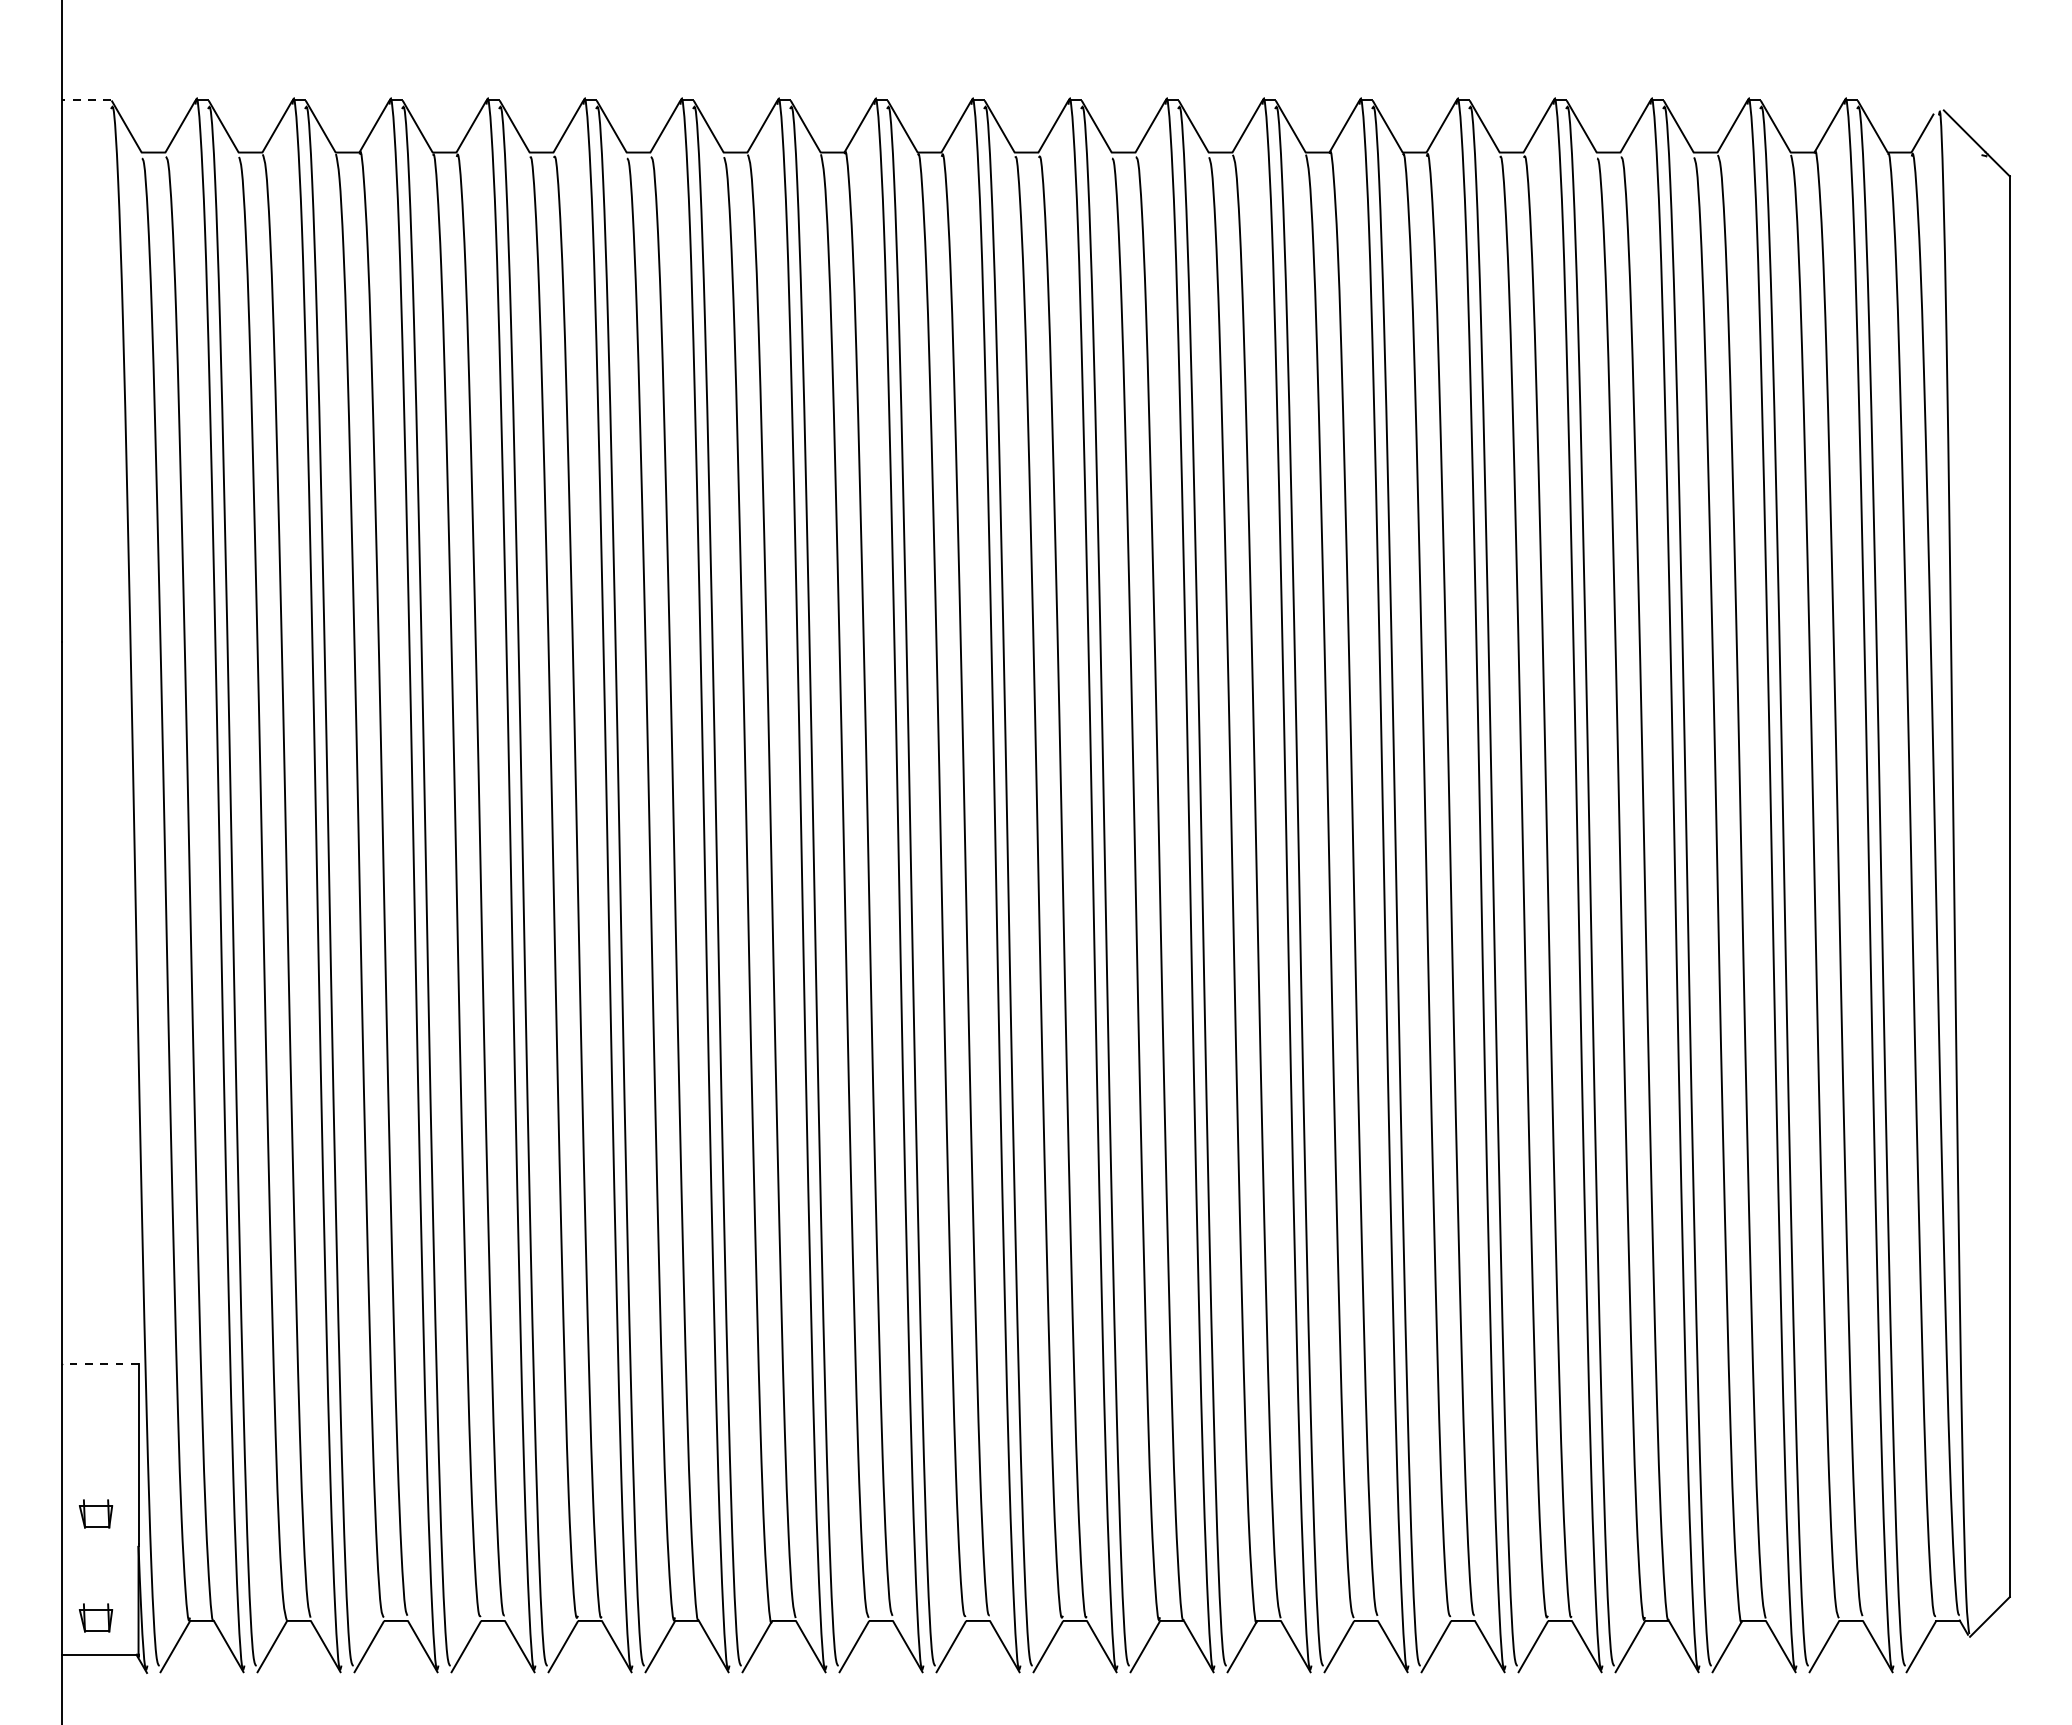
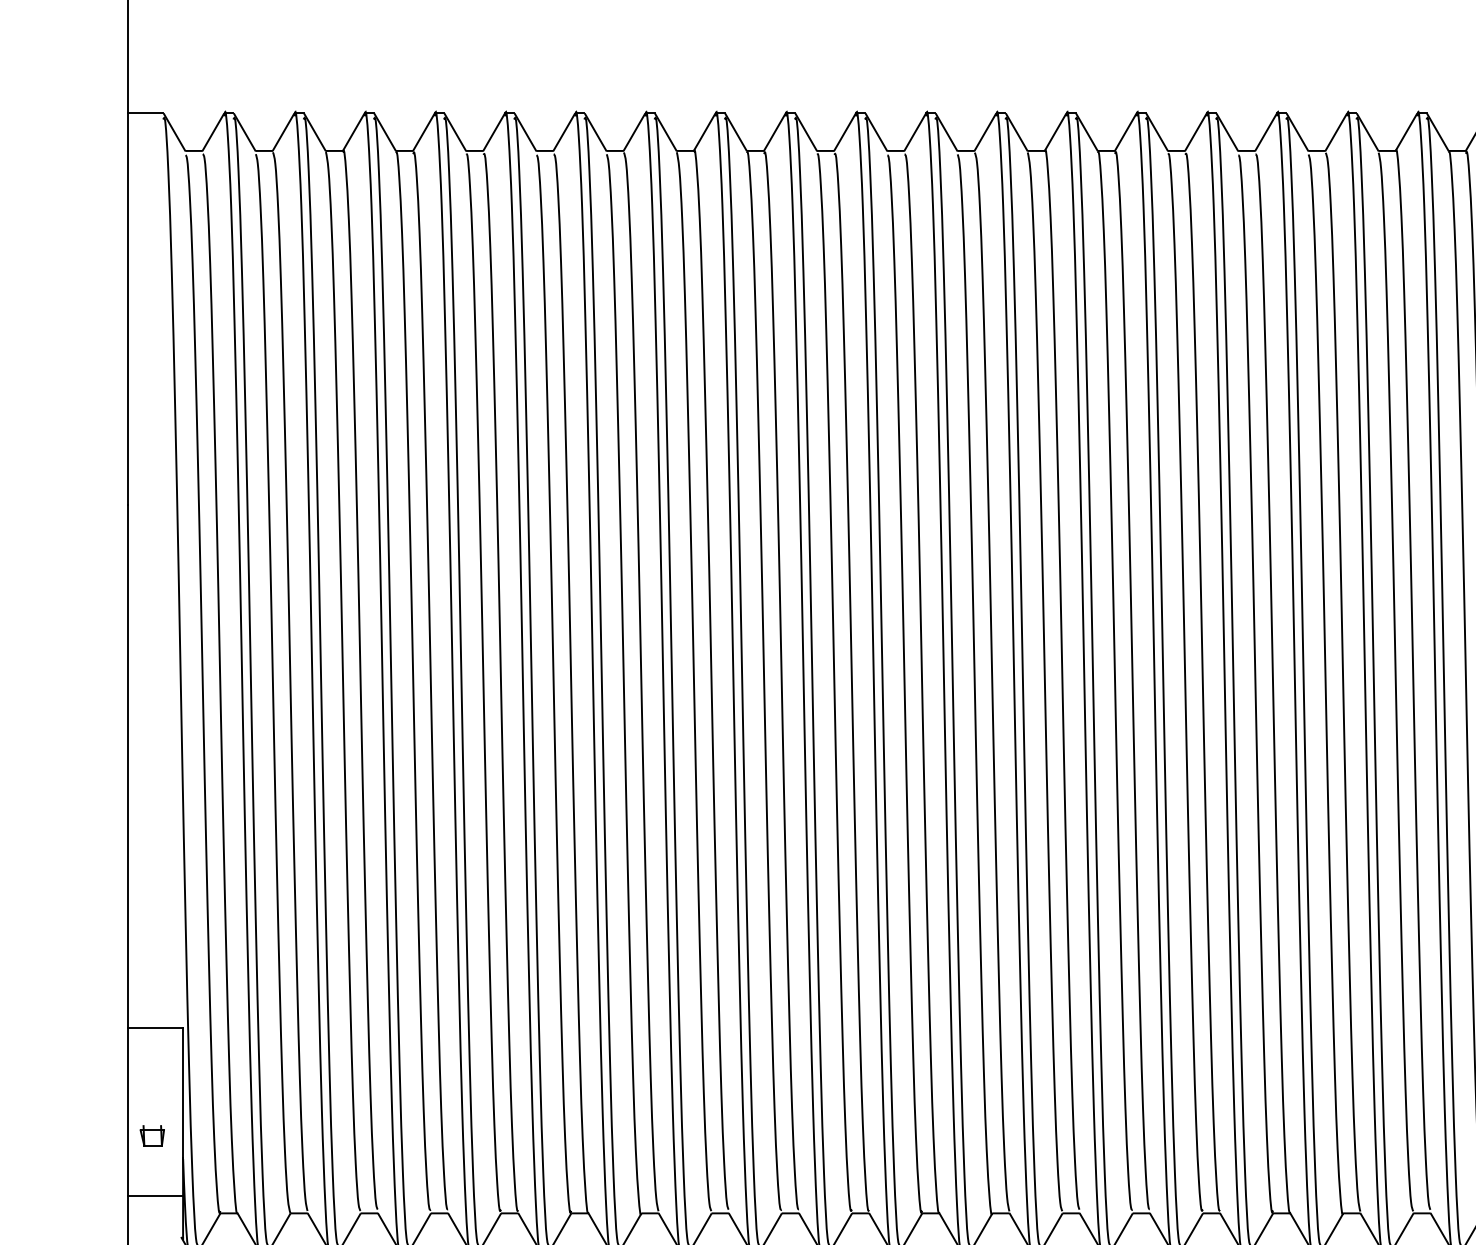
line: (86, 100) -> (145, 113), dashed -> solid
line: (99, 1364) -> (154, 1027), dashed -> solid
part: (96, 1617) -> (152, 1210), removed
line: (100, 1655) -> (155, 1196), moved

